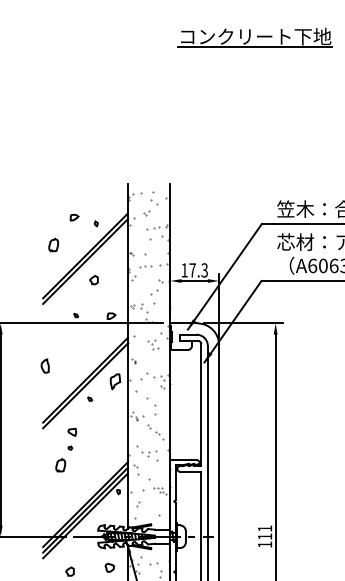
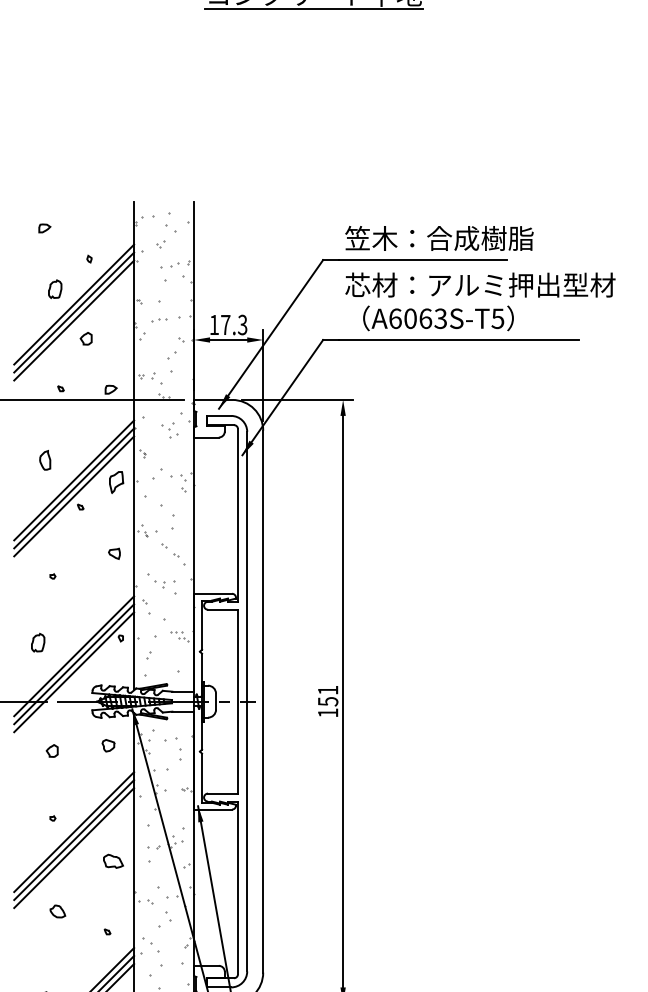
part: (74, 217) -> (44, 228), moved
part: (53, 244) -> (55, 288), moved
line: (85, 267) -> (74, 320), added
part: (45, 366) -> (45, 460), moved
line: (85, 391) -> (74, 496), added
part: (72, 431) -> (114, 553), moved
part: (60, 465) -> (38, 642), moved
text: (265, 536) -> (328, 701), 111 -> 151

